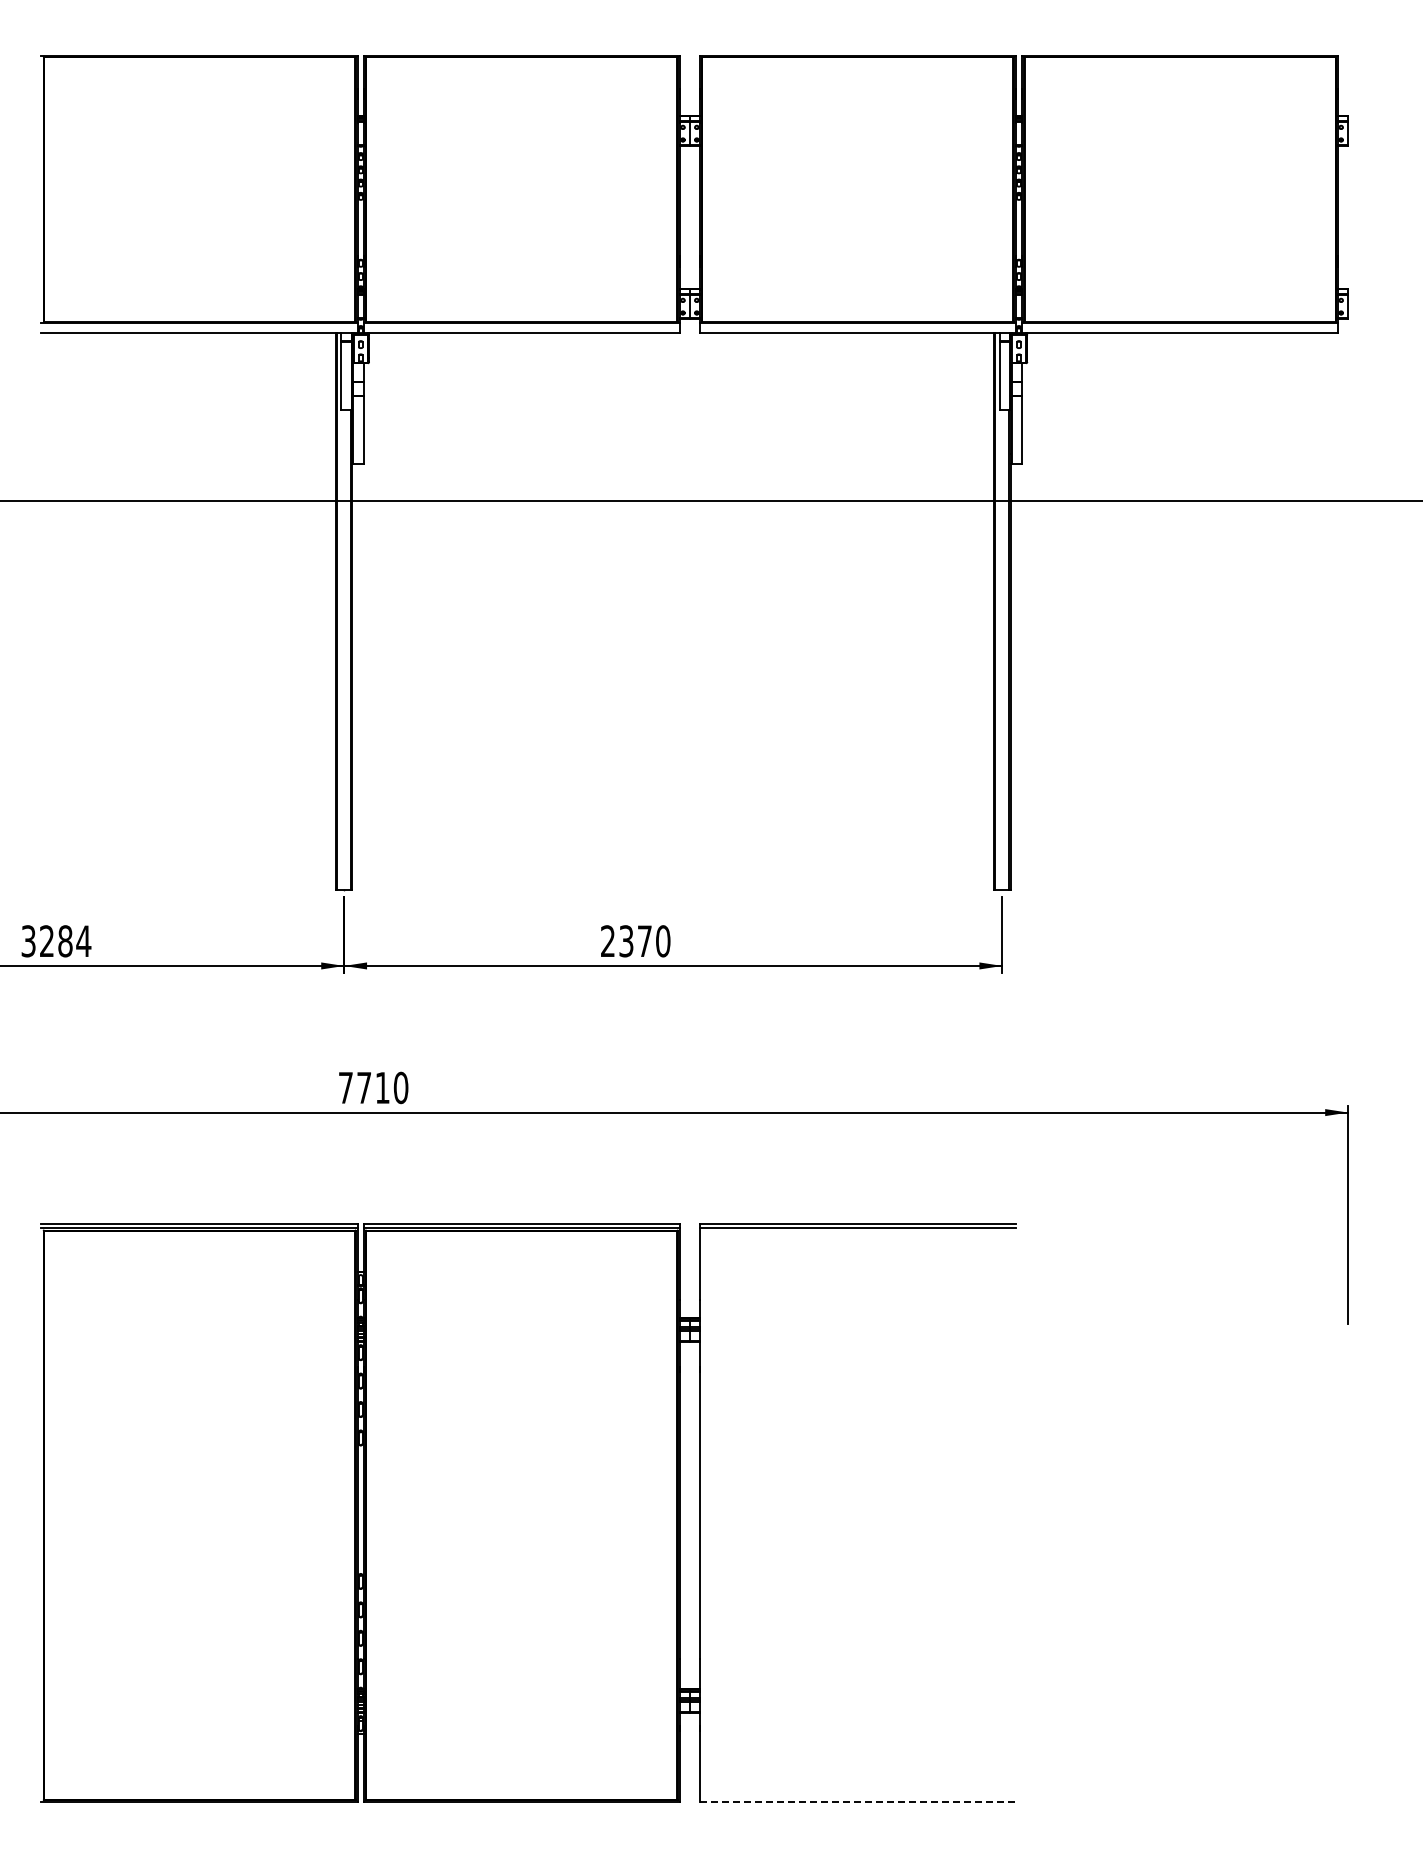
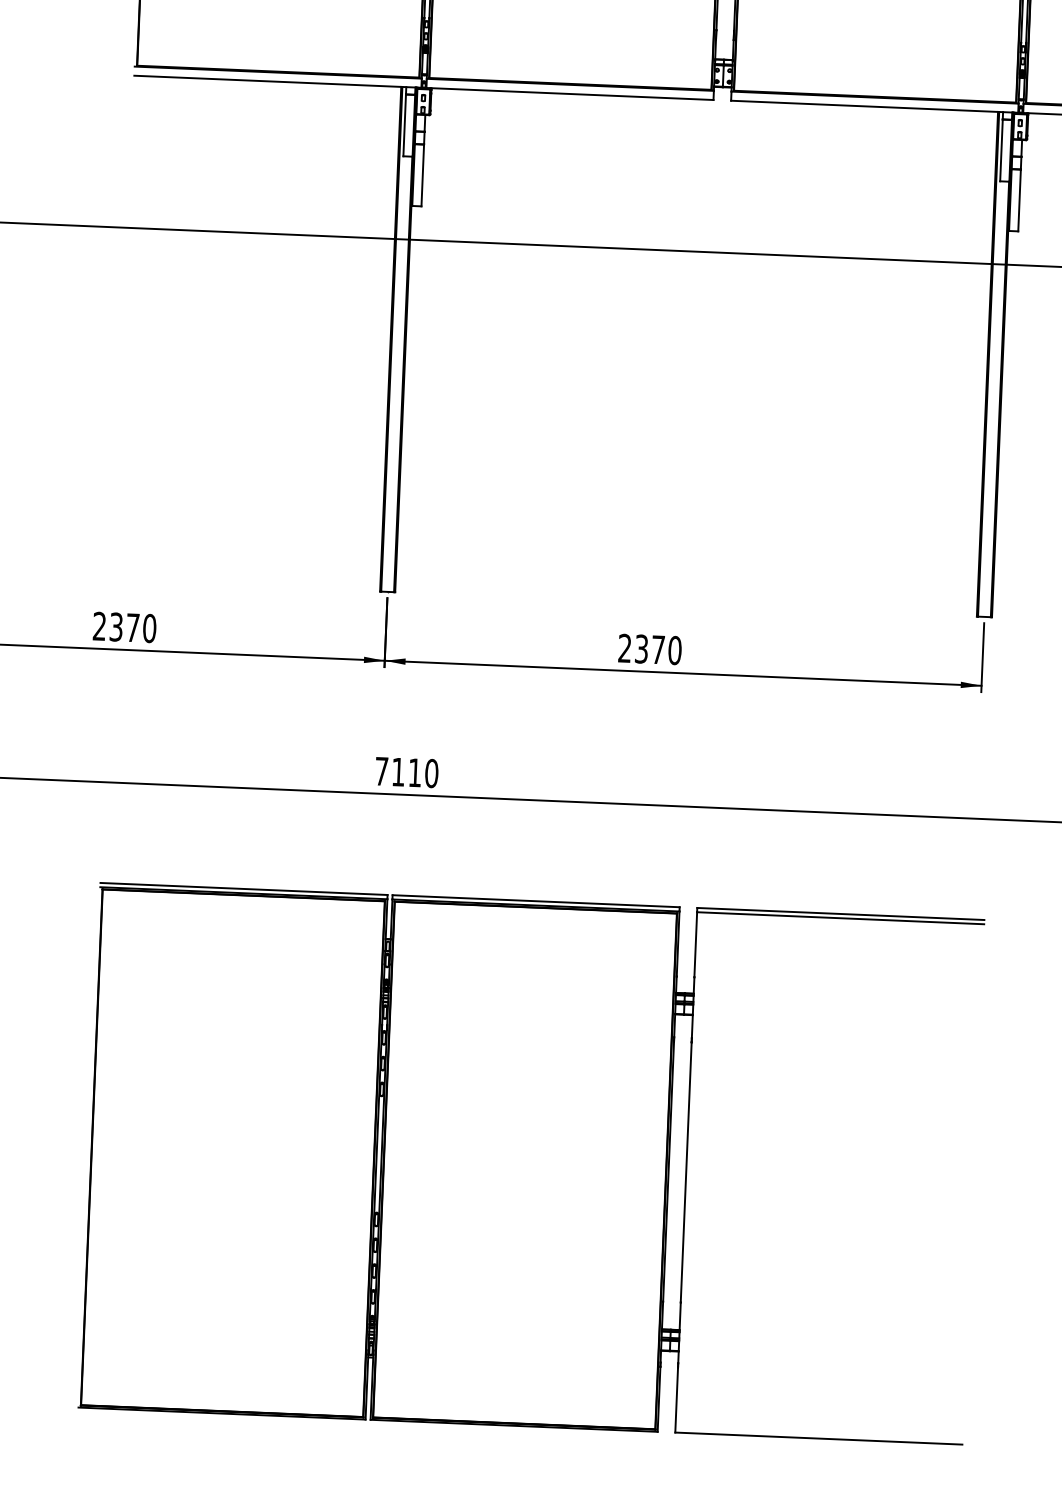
text: (56, 941) -> (124, 627), 3284 -> 2370
text: (364, 1087) -> (398, 771), 7710 -> 7110
line: (858, 1802) -> (819, 1438), dashed -> solid

